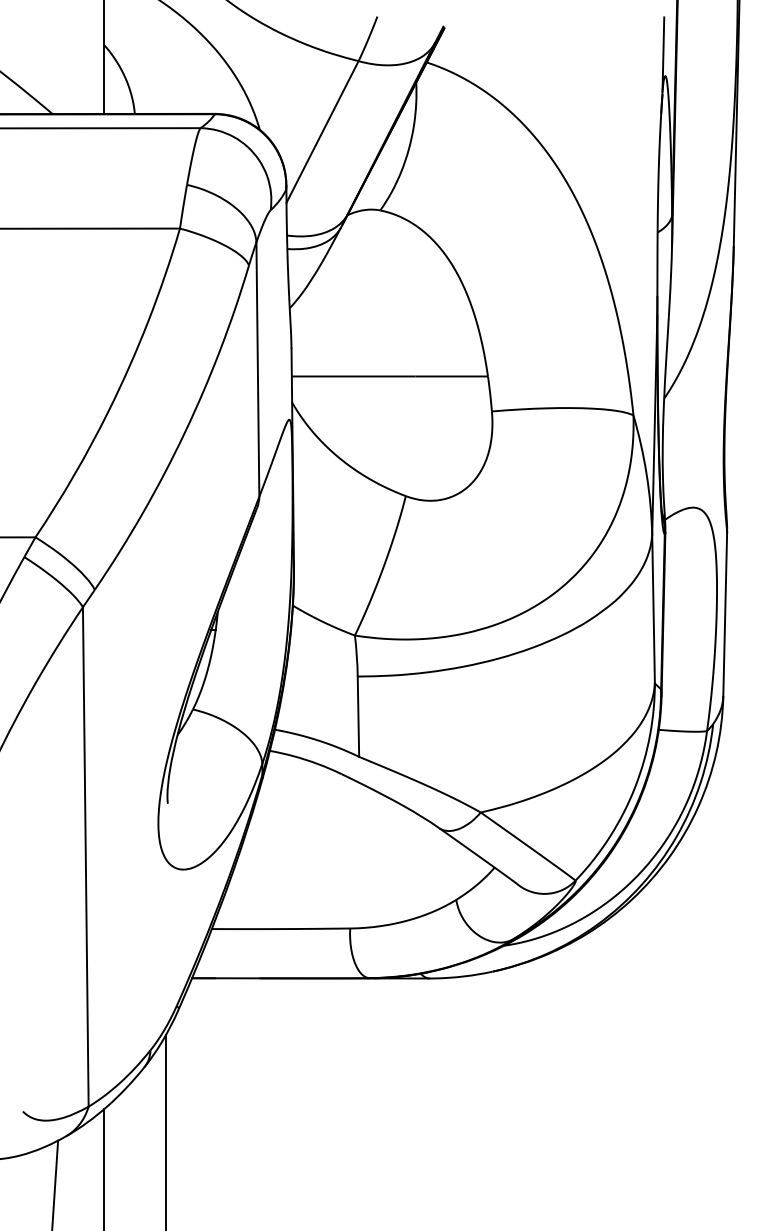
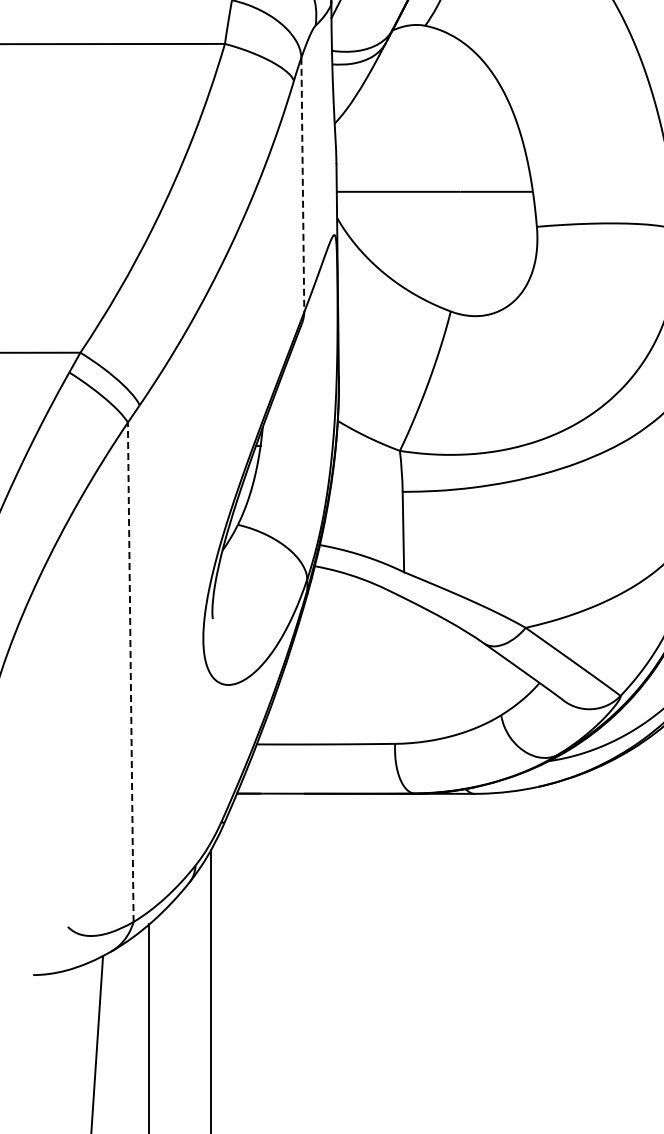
line: (257, 370) -> (302, 185), solid -> dashed
line: (85, 856) -> (130, 671), solid -> dashed

